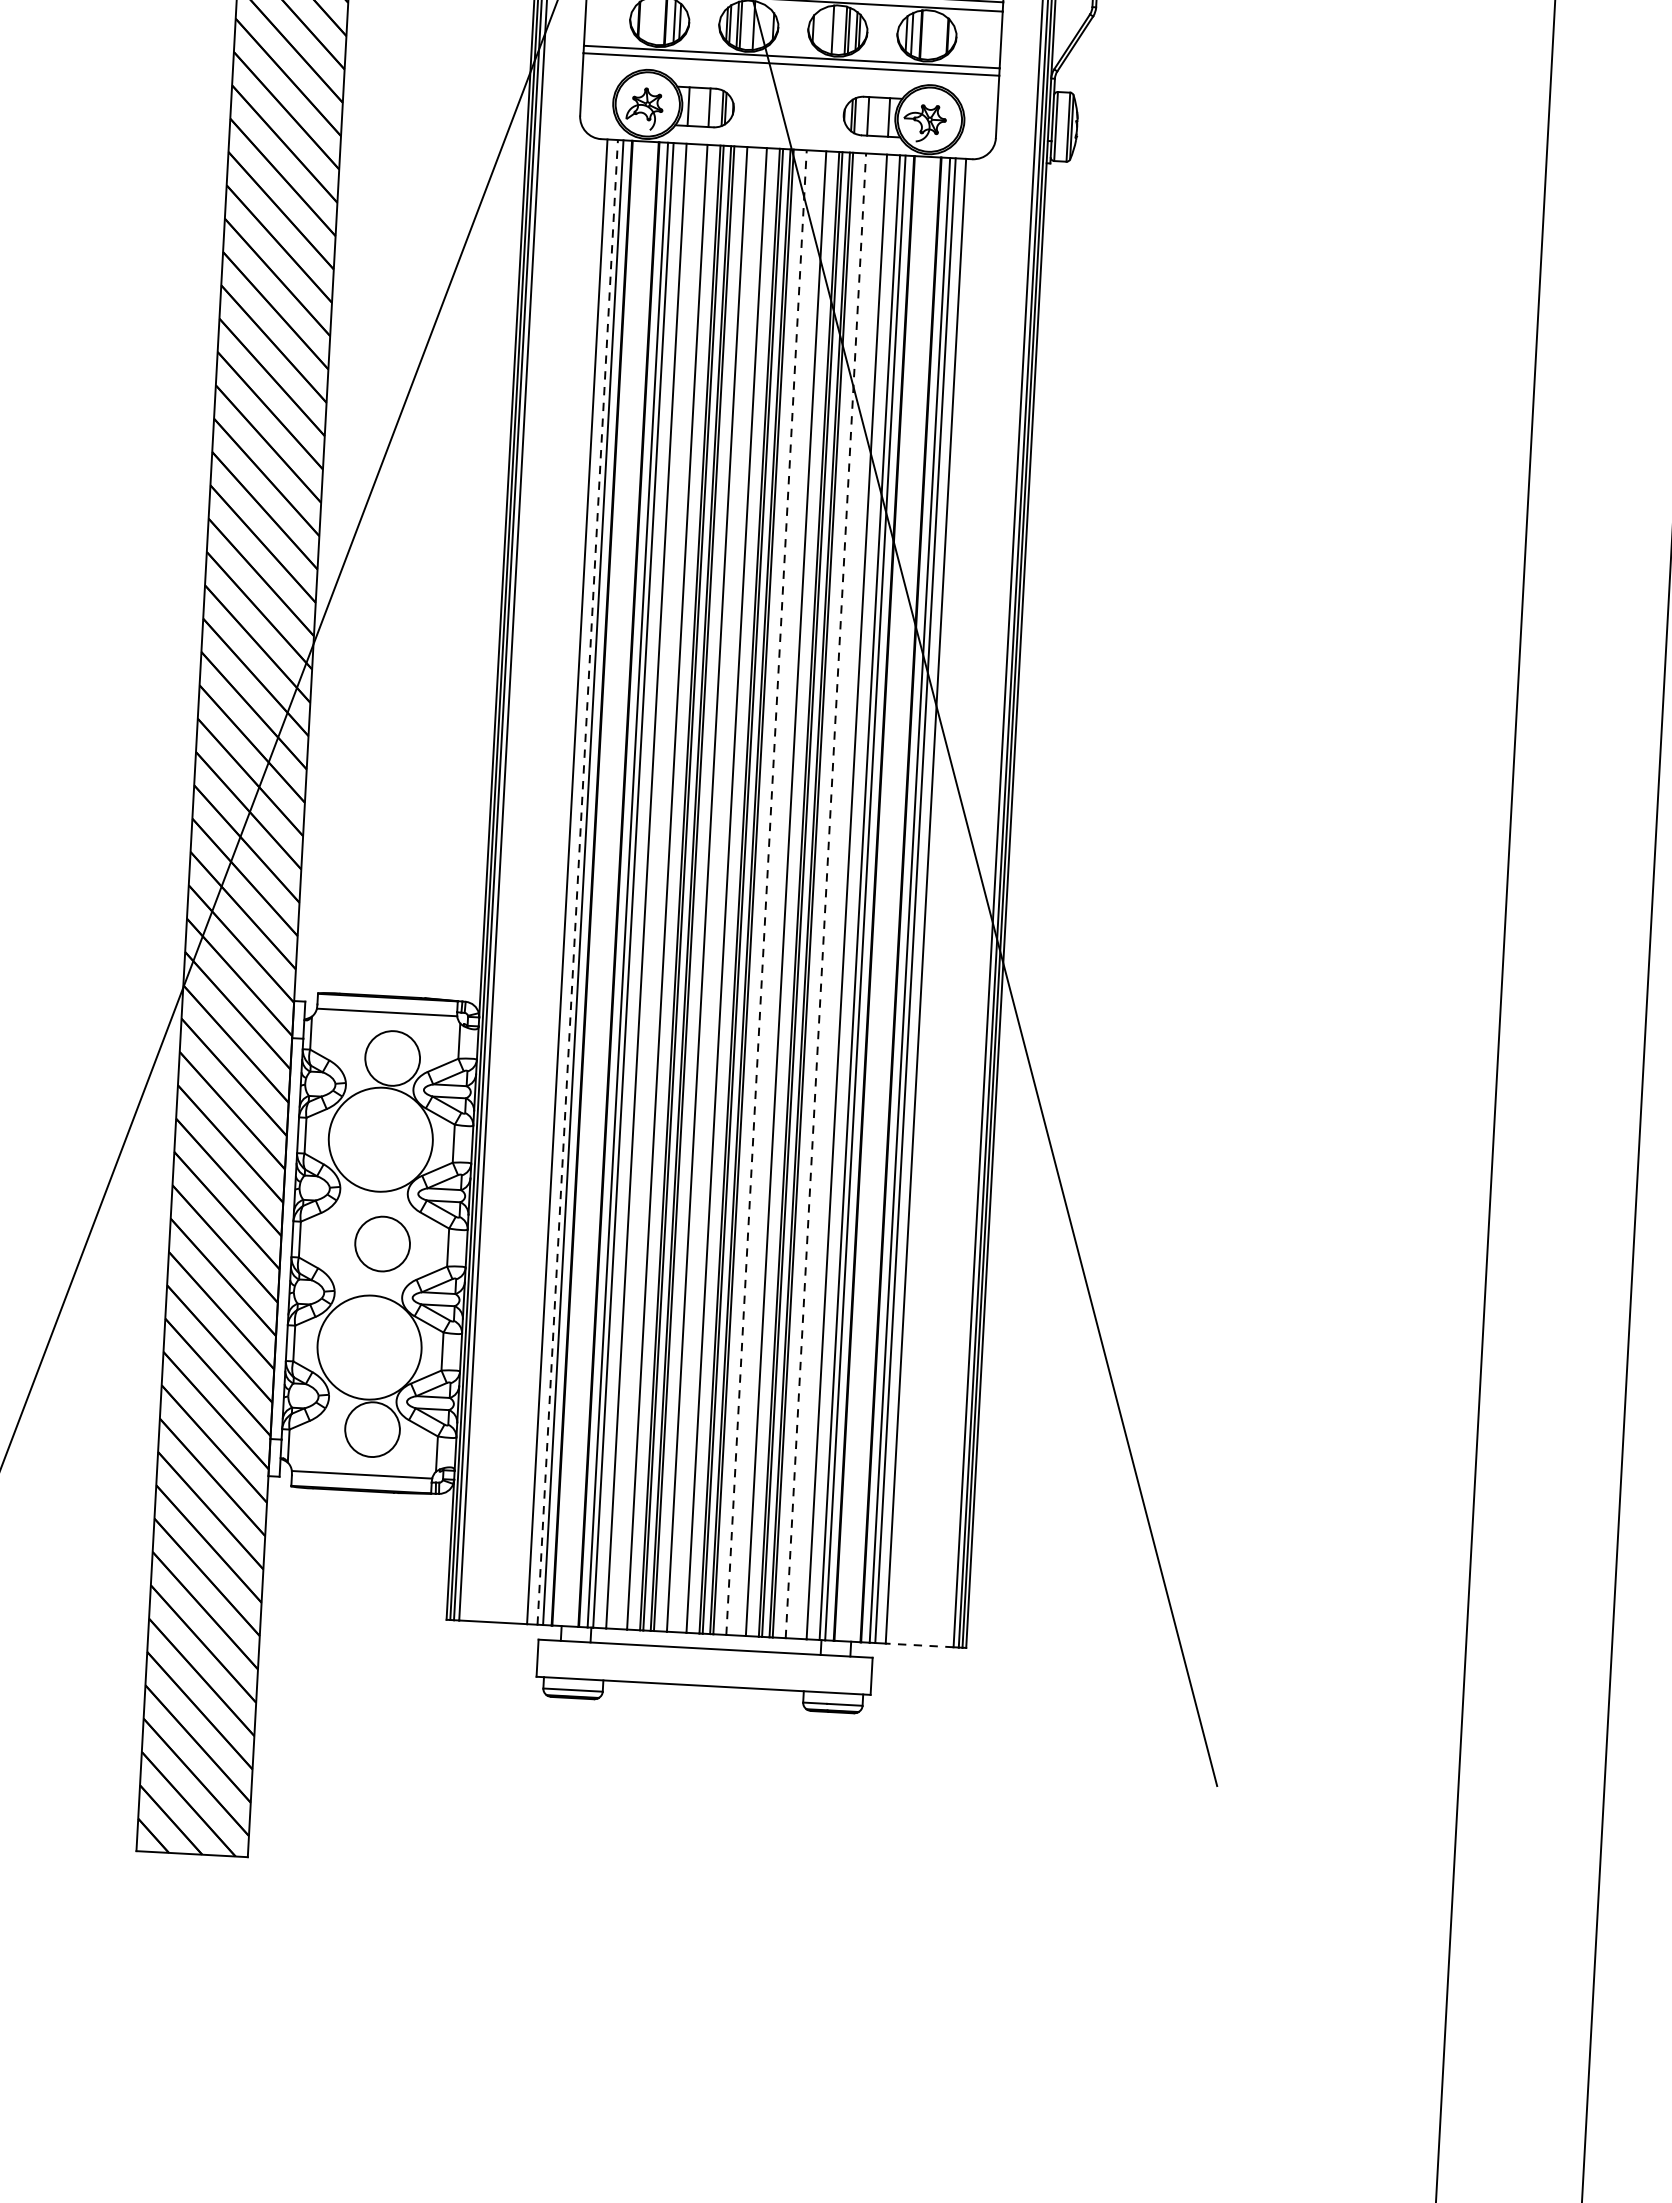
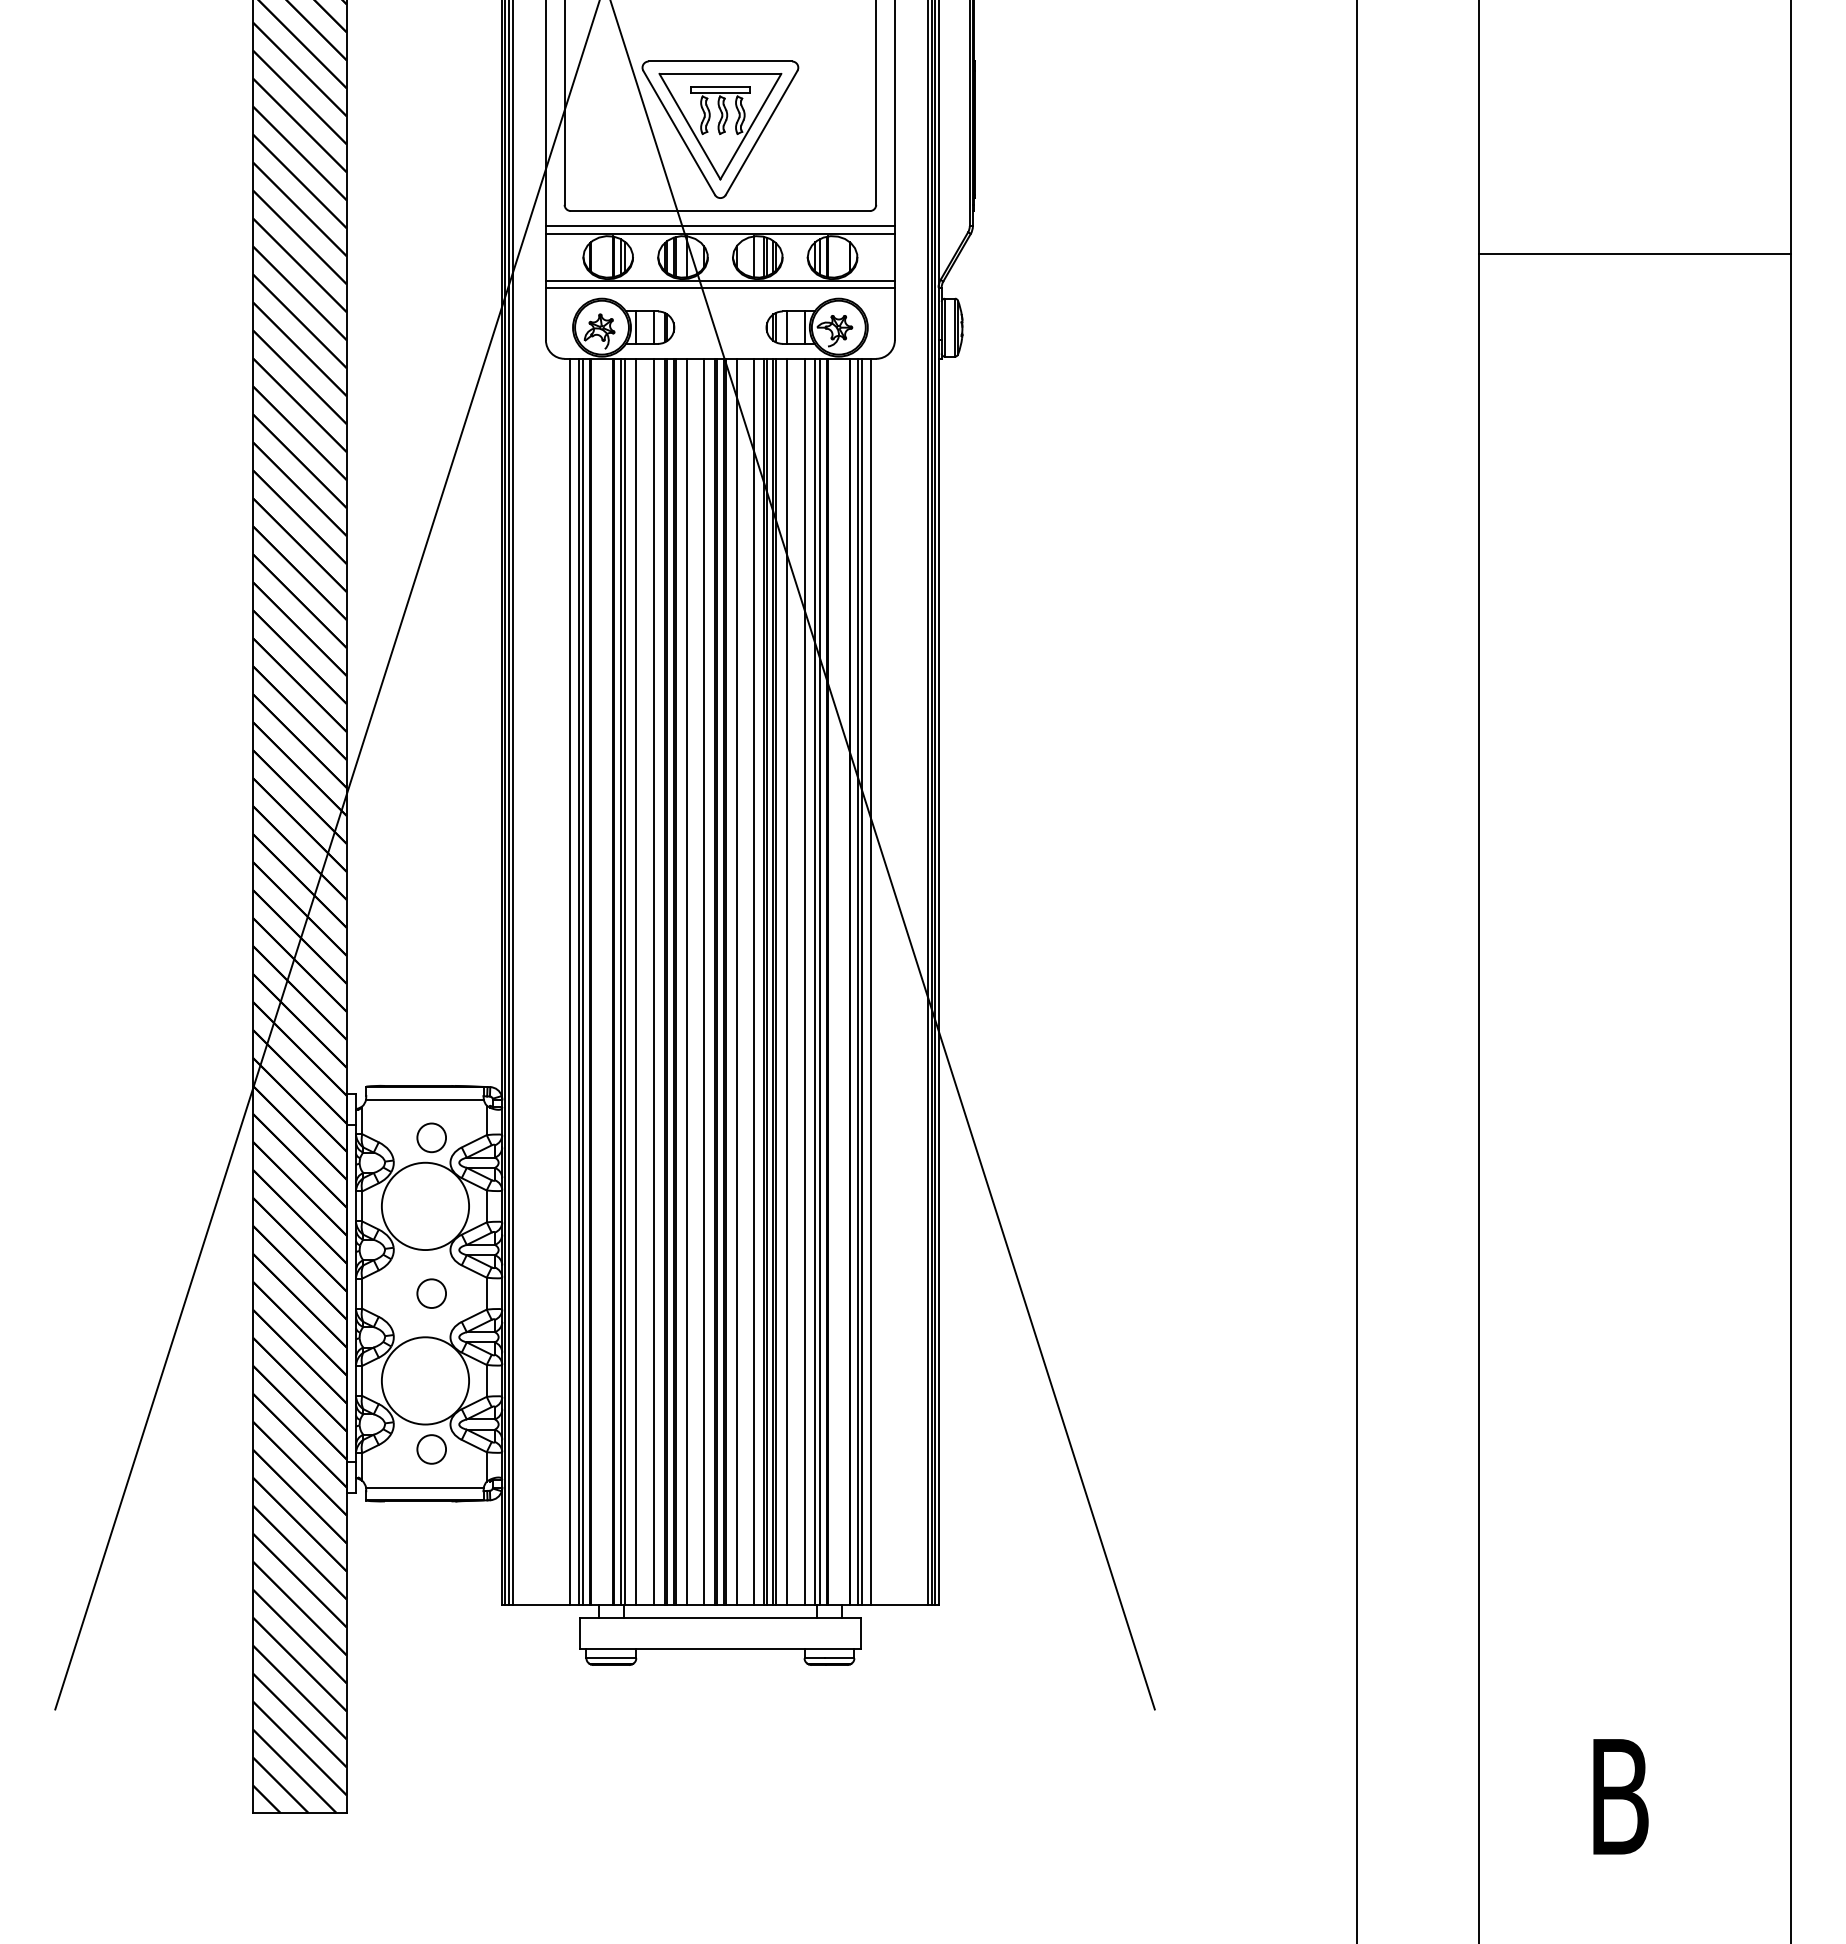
line: (577, 881) -> (578, 981), dashed -> solid
line: (766, 891) -> (737, 981), dashed -> solid
line: (826, 895) -> (787, 981), dashed -> solid
circle: (392, 1058) -> (431, 1137), size x0.62
circle: (382, 1243) -> (431, 1293), size x0.62
circle: (372, 1429) -> (431, 1449), size x0.62
line: (918, 1645) -> (898, 1605), dashed -> solid

